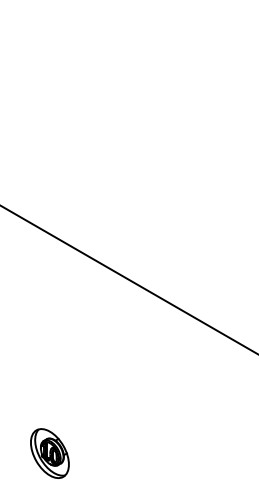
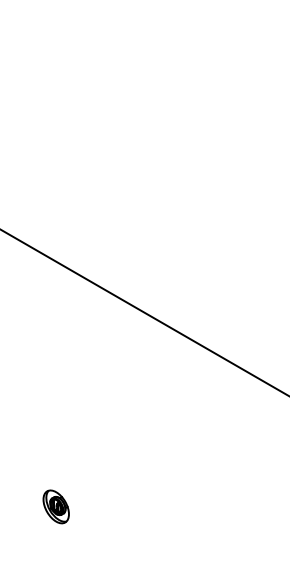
part: (50, 453) -> (56, 506), size x0.6

